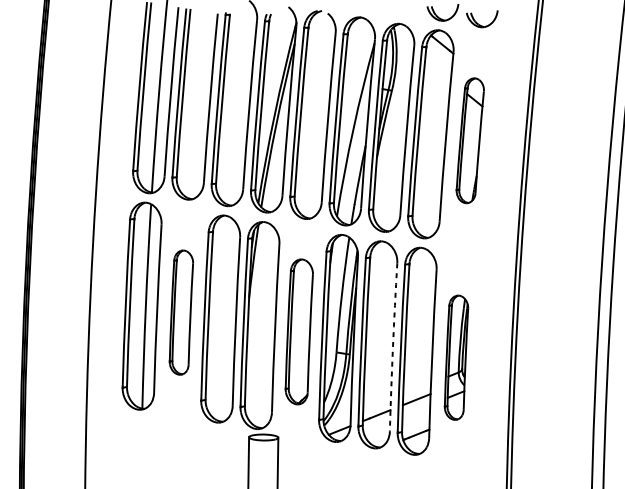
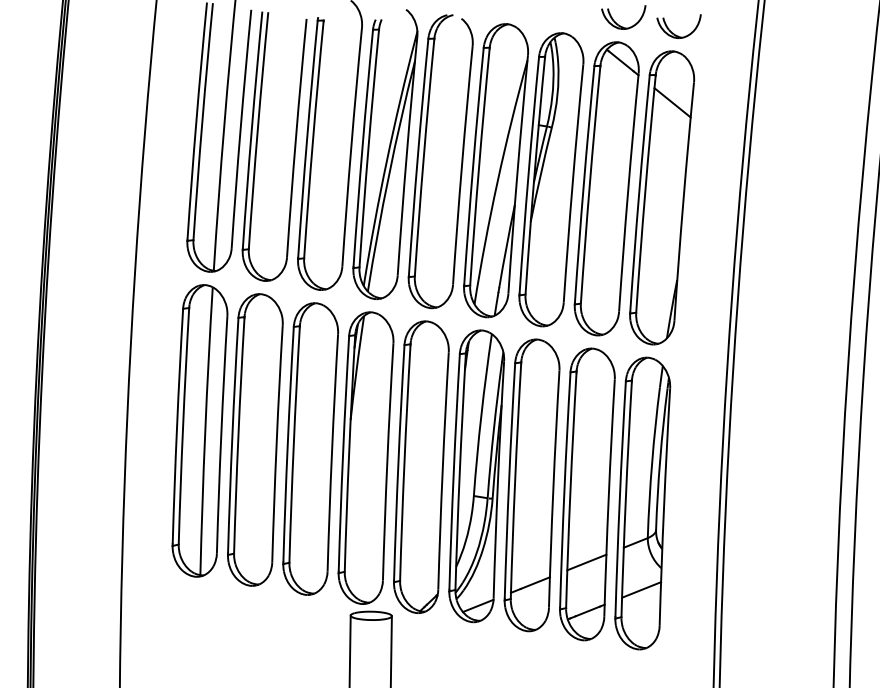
part: (470, 140) -> (662, 197), size x1.67
part: (181, 312) -> (255, 439), size x1.67
part: (299, 331) -> (421, 466), size x1.43
arc: (393, 347) -> (553, 489), dashed -> solid
part: (456, 357) -> (642, 503), size x1.67

